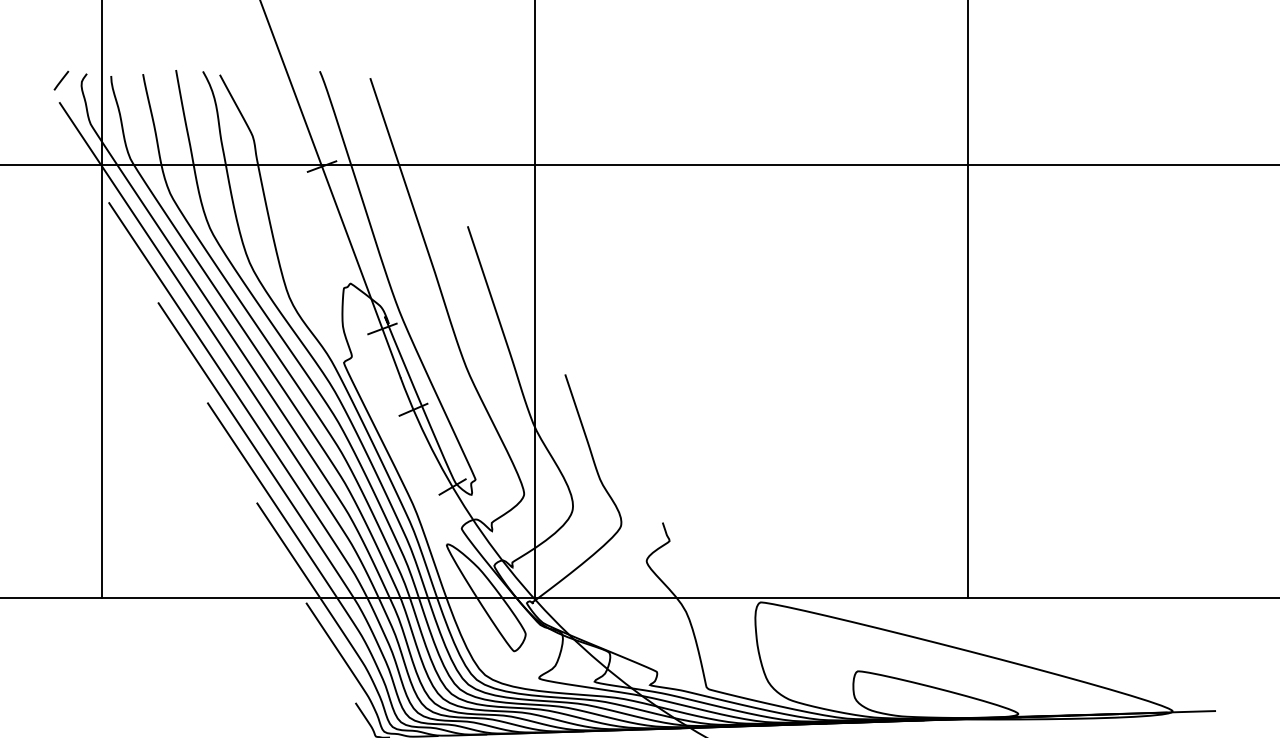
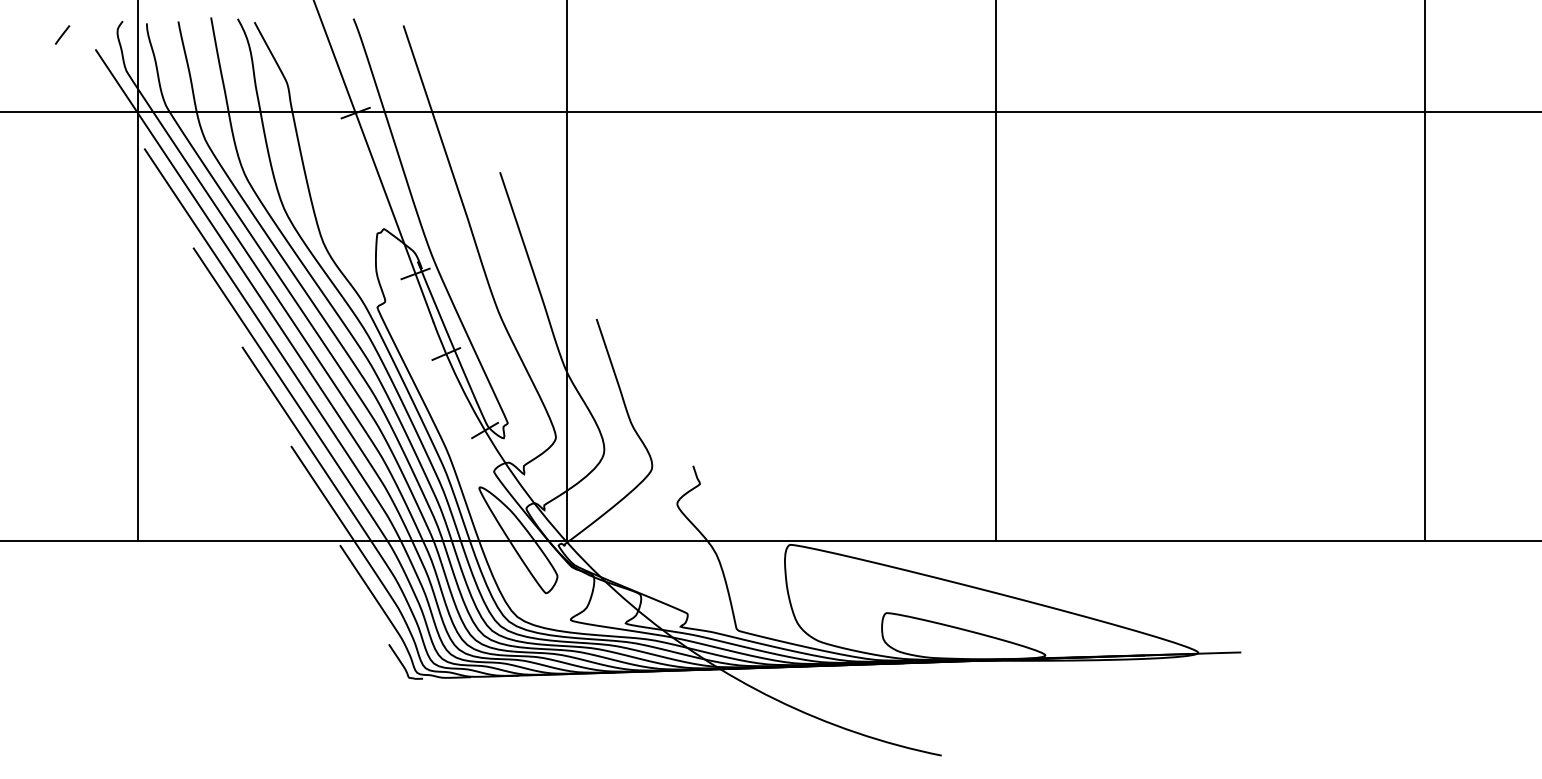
line: (61, 80) -> (62, 34), moved

